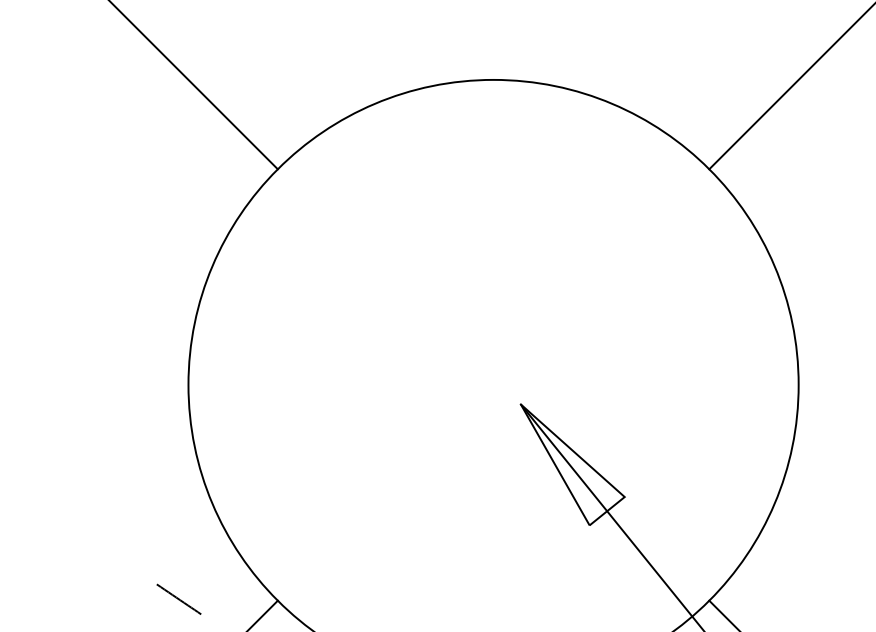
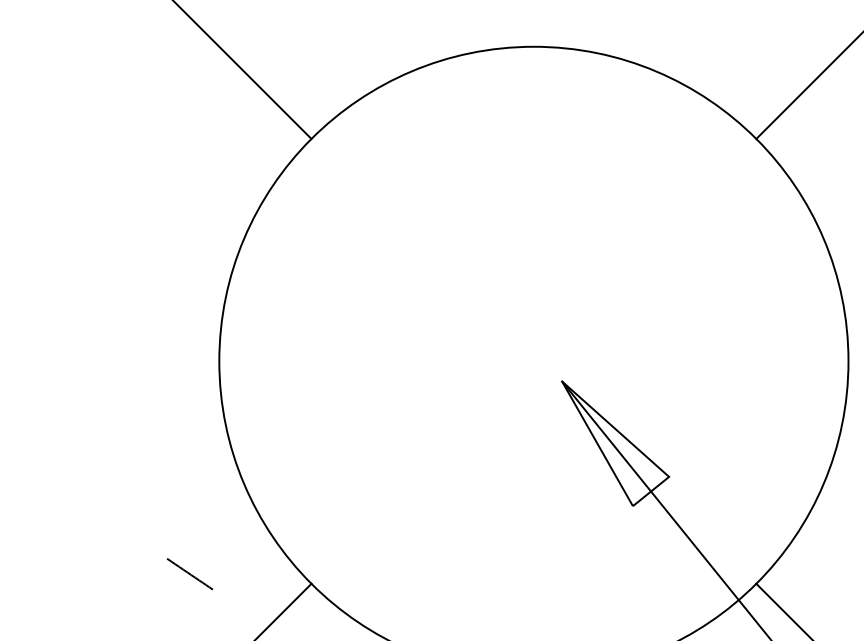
line: (178, 598) -> (189, 573), moved

